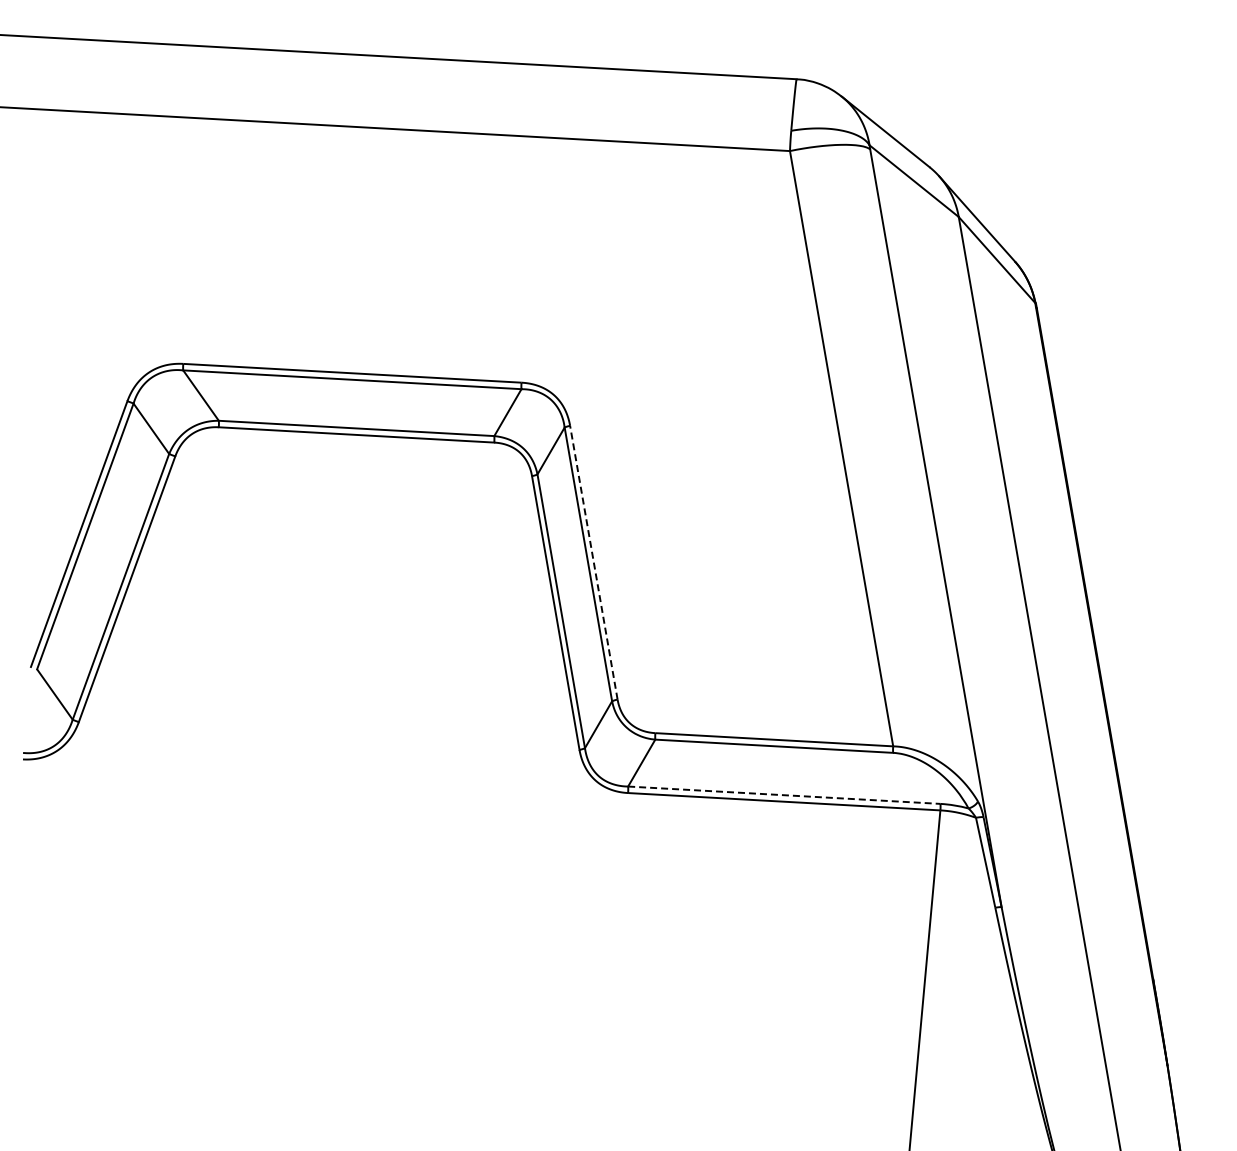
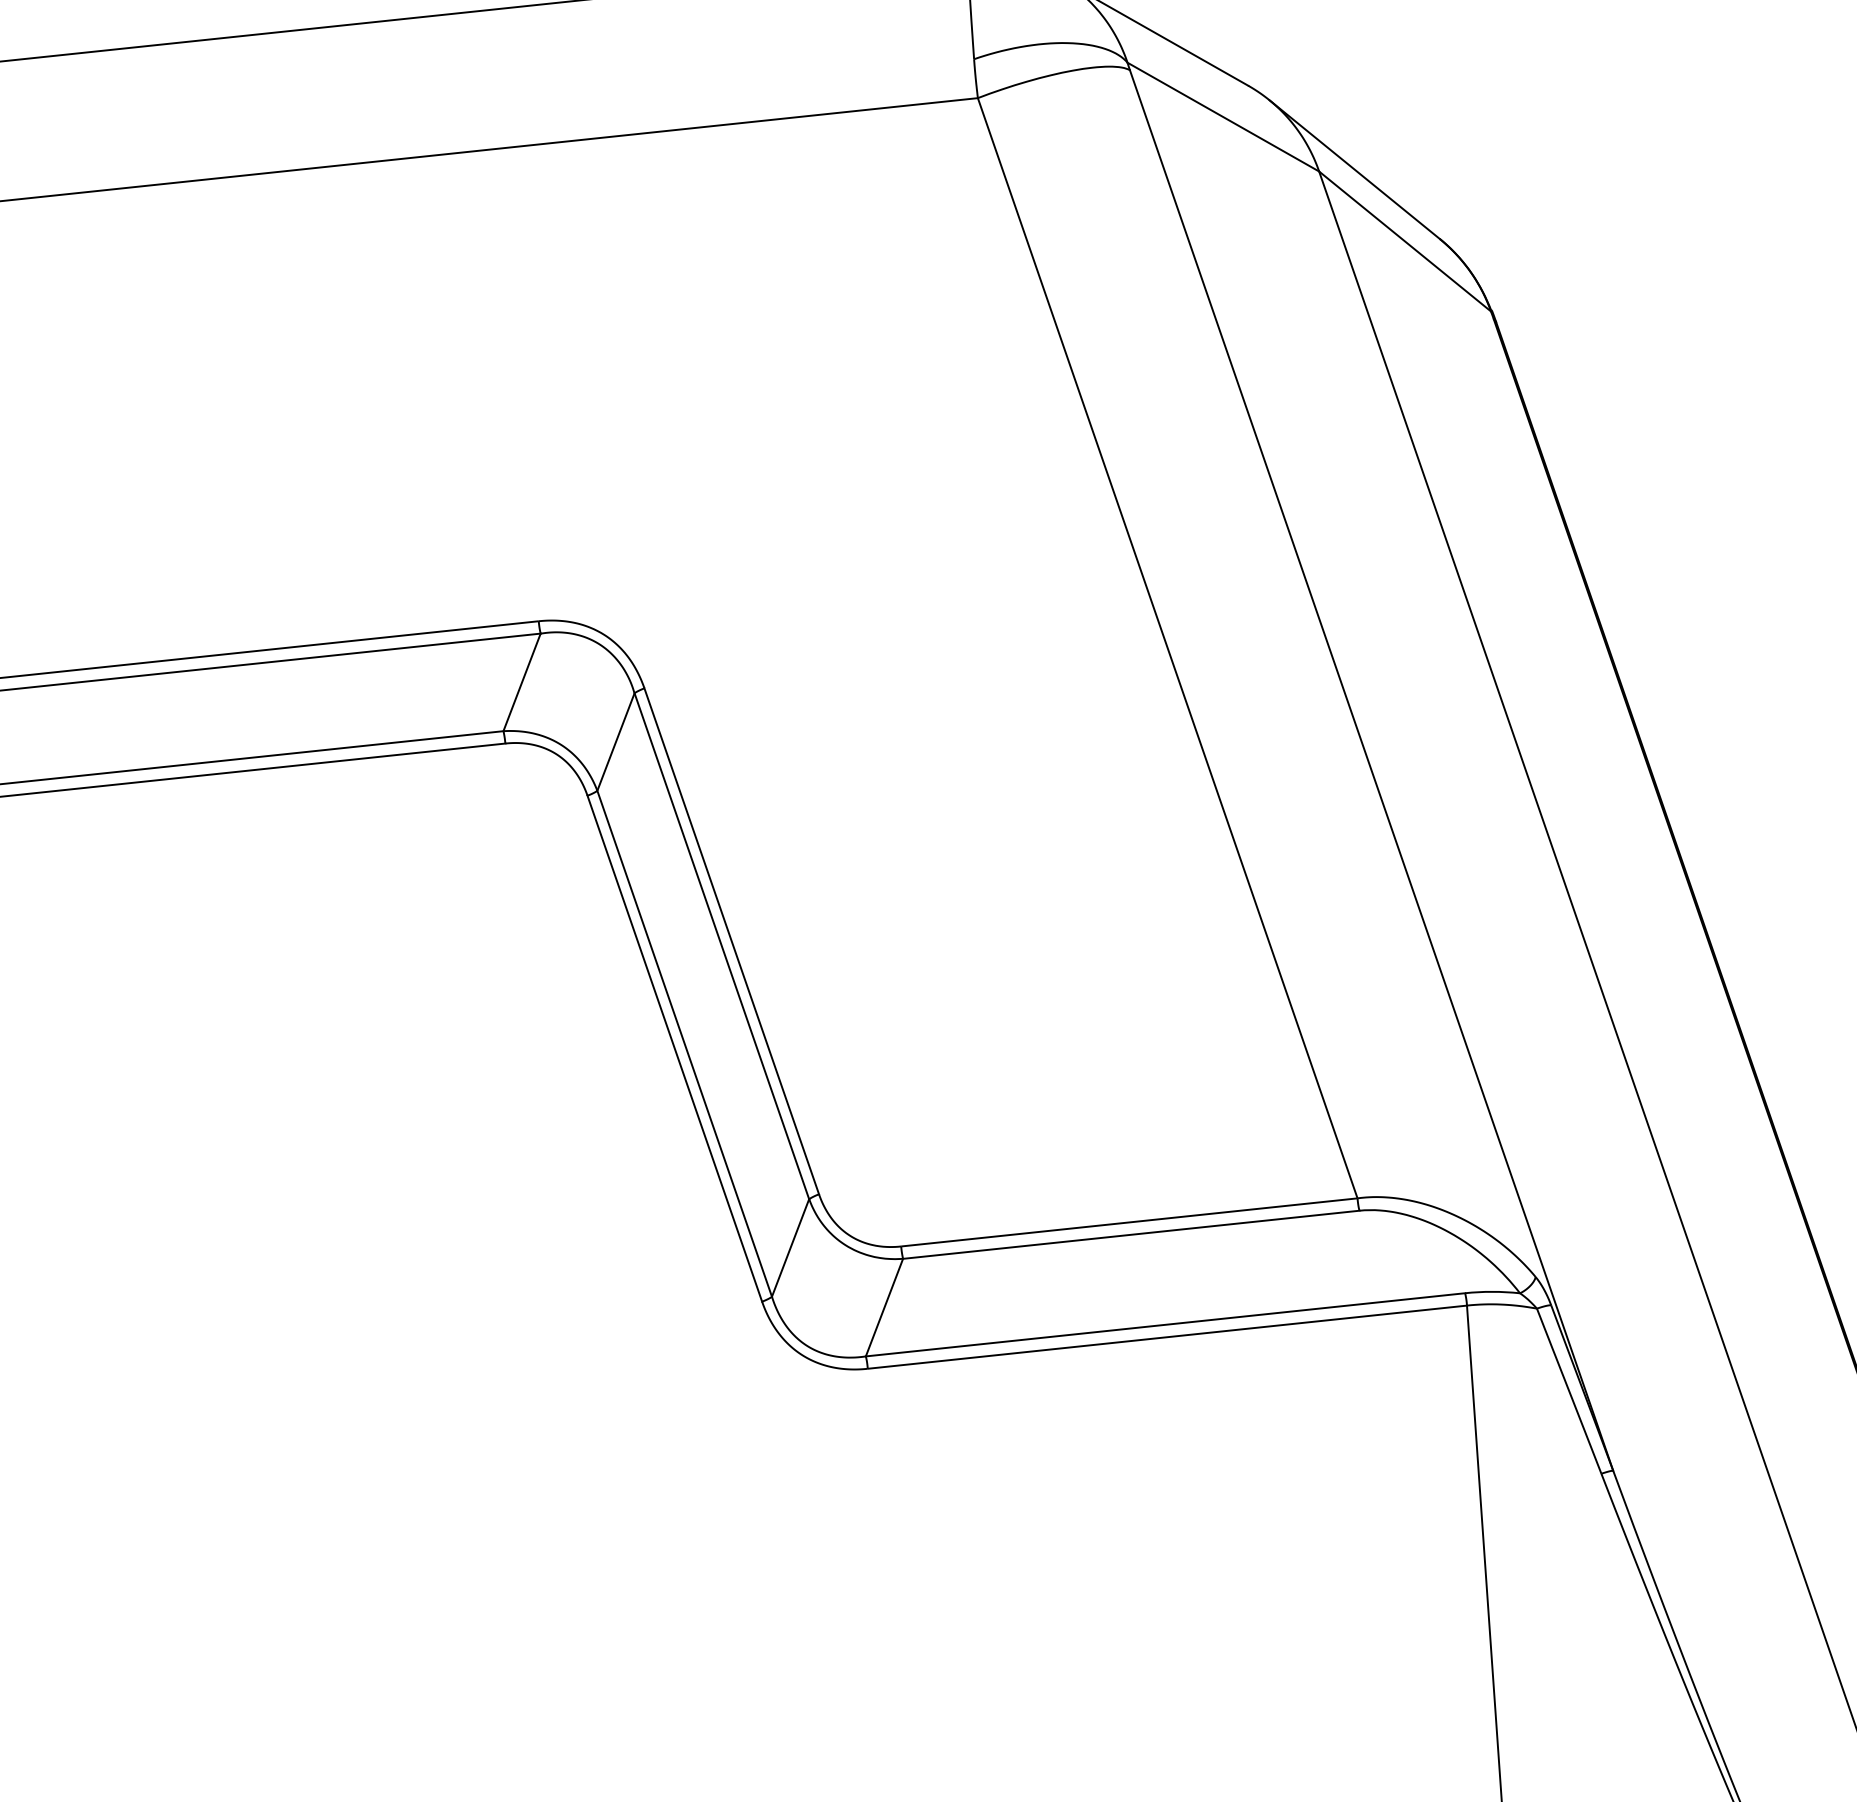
line: (593, 562) -> (730, 941), dashed -> solid
line: (784, 795) -> (1165, 1325), dashed -> solid

